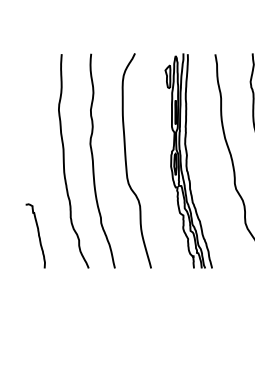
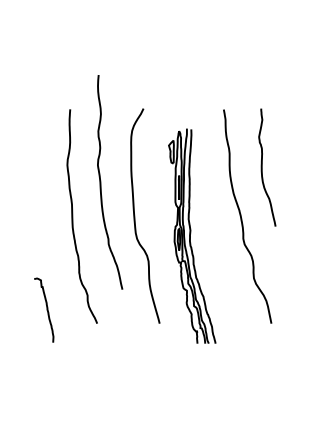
part: (189, 160) -> (192, 235), moved
curve: (94, 161) -> (101, 182), moved
curve: (38, 235) -> (46, 309), moved

